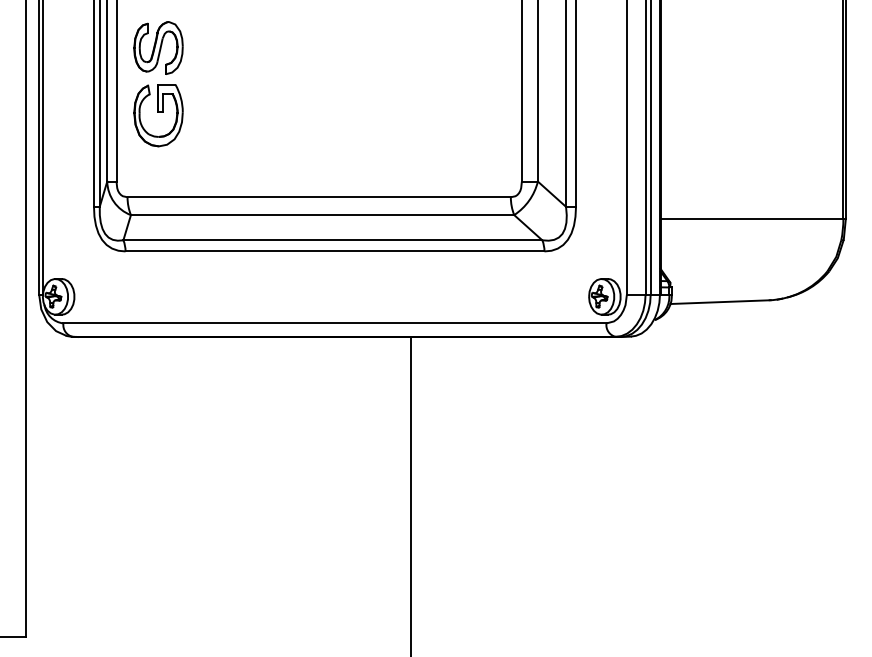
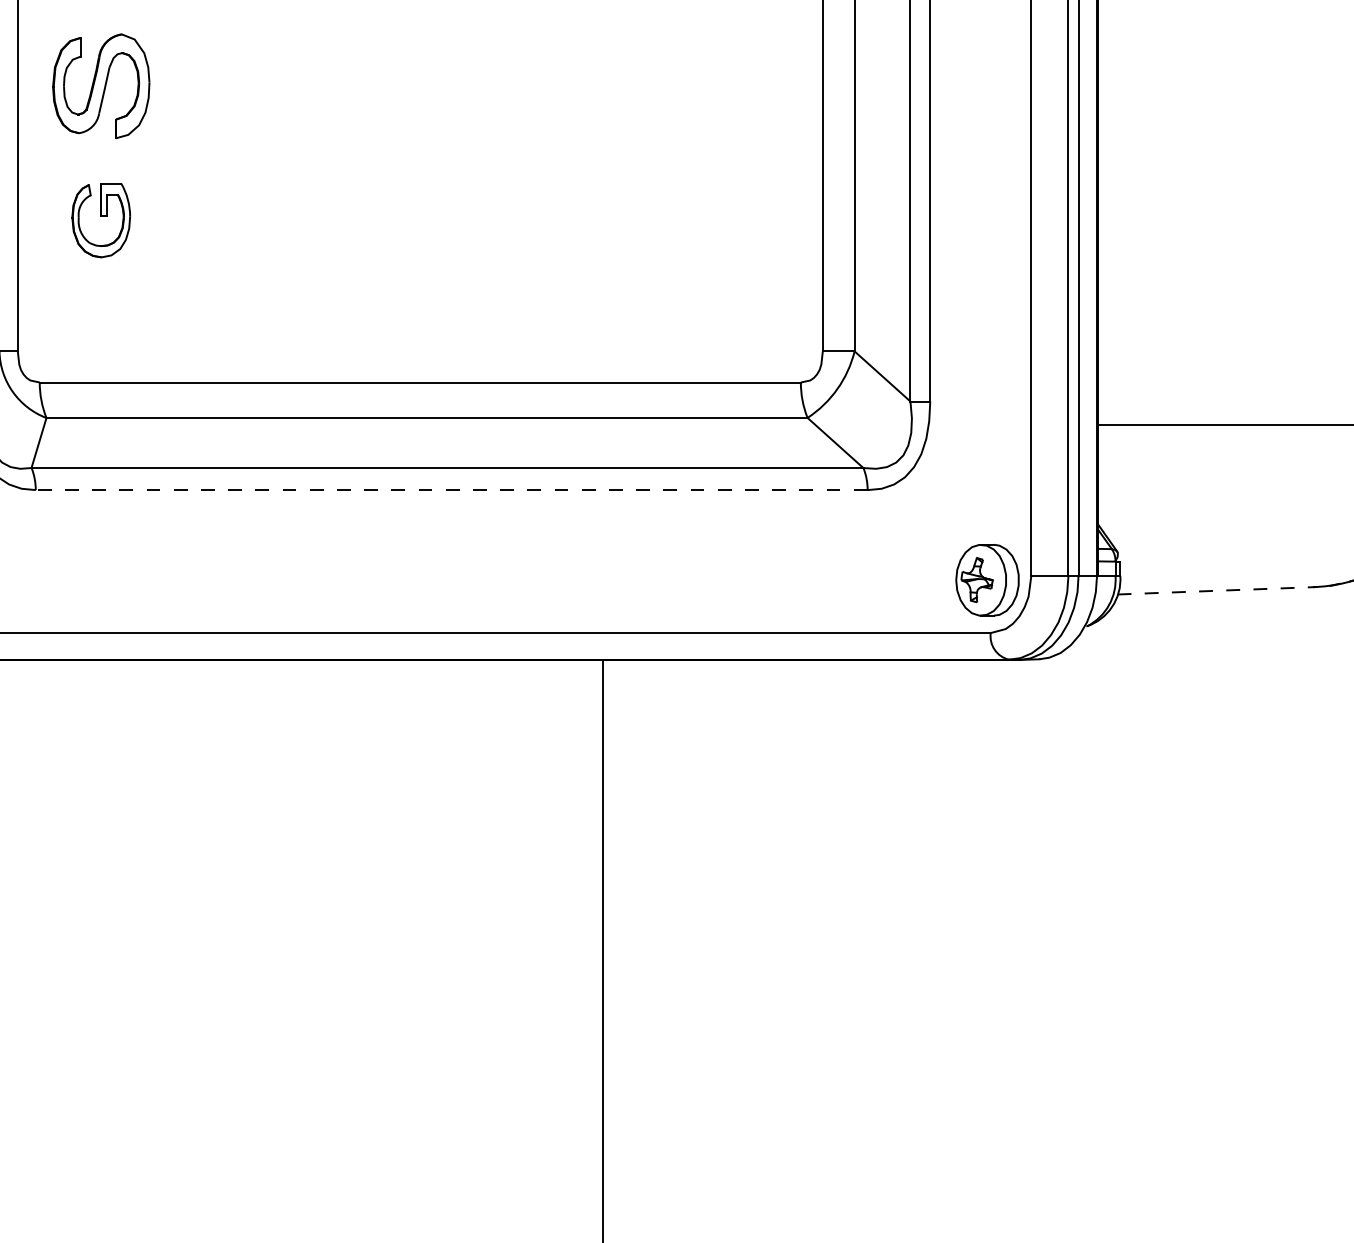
part: (158, 115) -> (101, 220), size x0.6
line: (334, 251) -> (450, 490), solid -> dashed
line: (721, 302) -> (1219, 591), solid -> dashed

